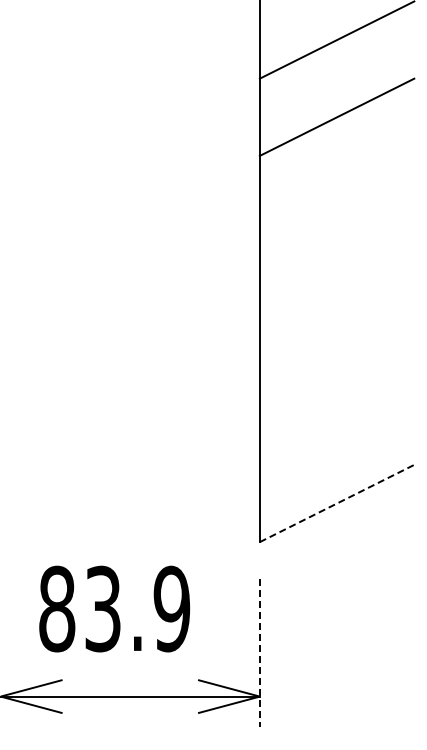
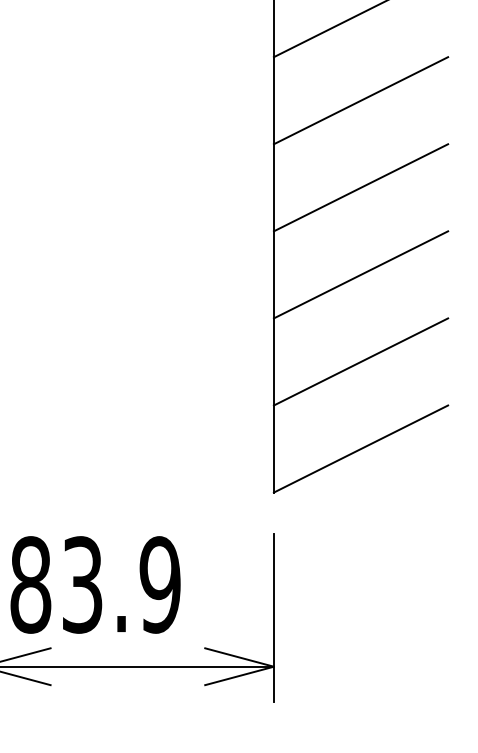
line: (336, 194) -> (360, 100), added
line: (336, 271) -> (360, 187), added
line: (336, 348) -> (360, 274), added
line: (336, 425) -> (360, 361), added
line: (337, 503) -> (361, 449), dashed -> solid
text: (114, 608) -> (95, 584), moved
line: (259, 653) -> (273, 618), dashed -> solid

